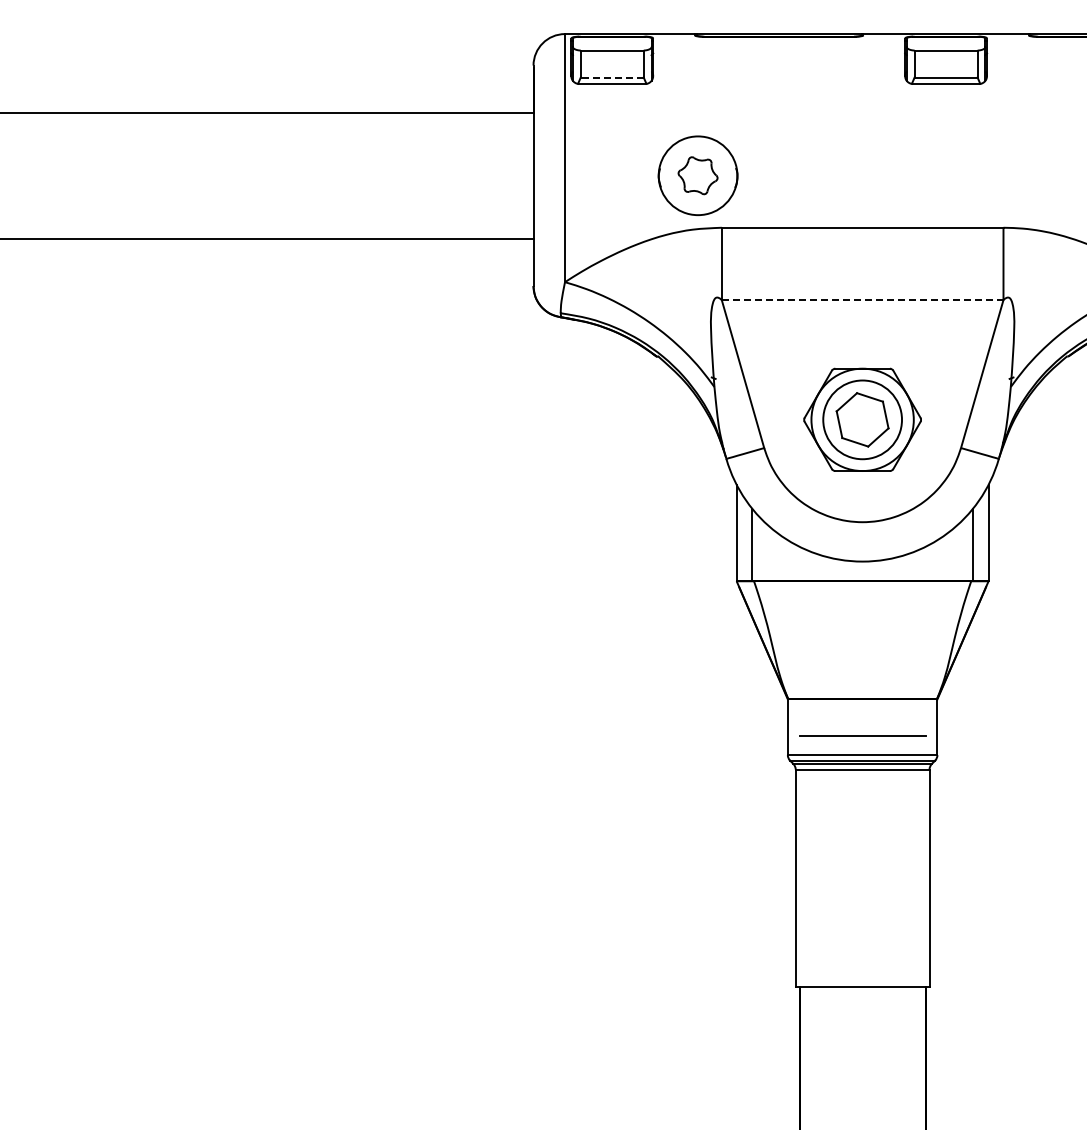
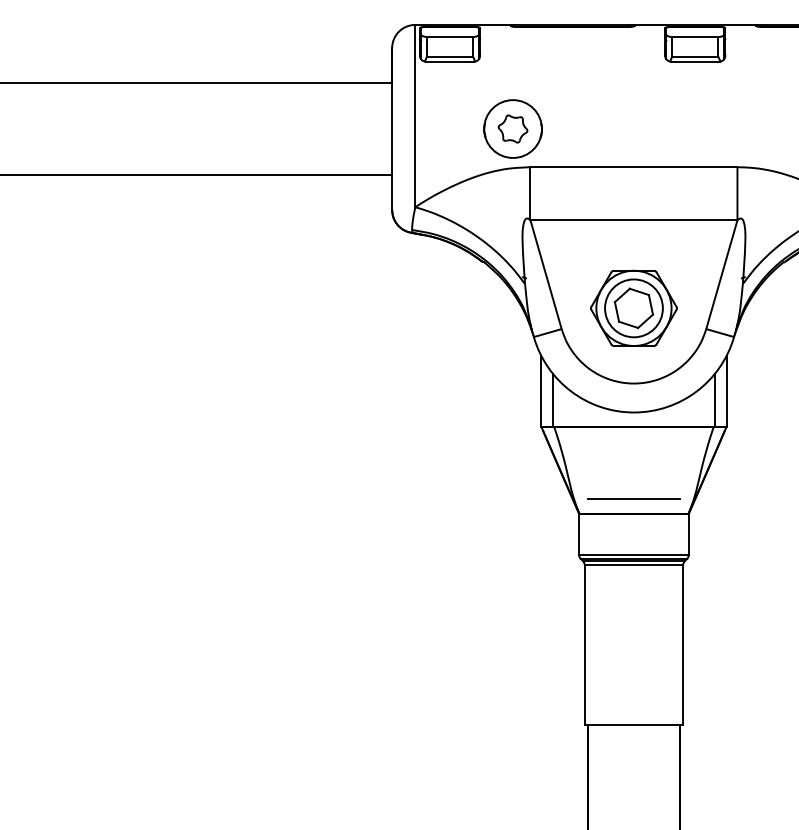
line: (611, 77) -> (449, 56), dashed -> solid
line: (862, 300) -> (633, 220), dashed -> solid
line: (862, 735) -> (633, 499), moved

